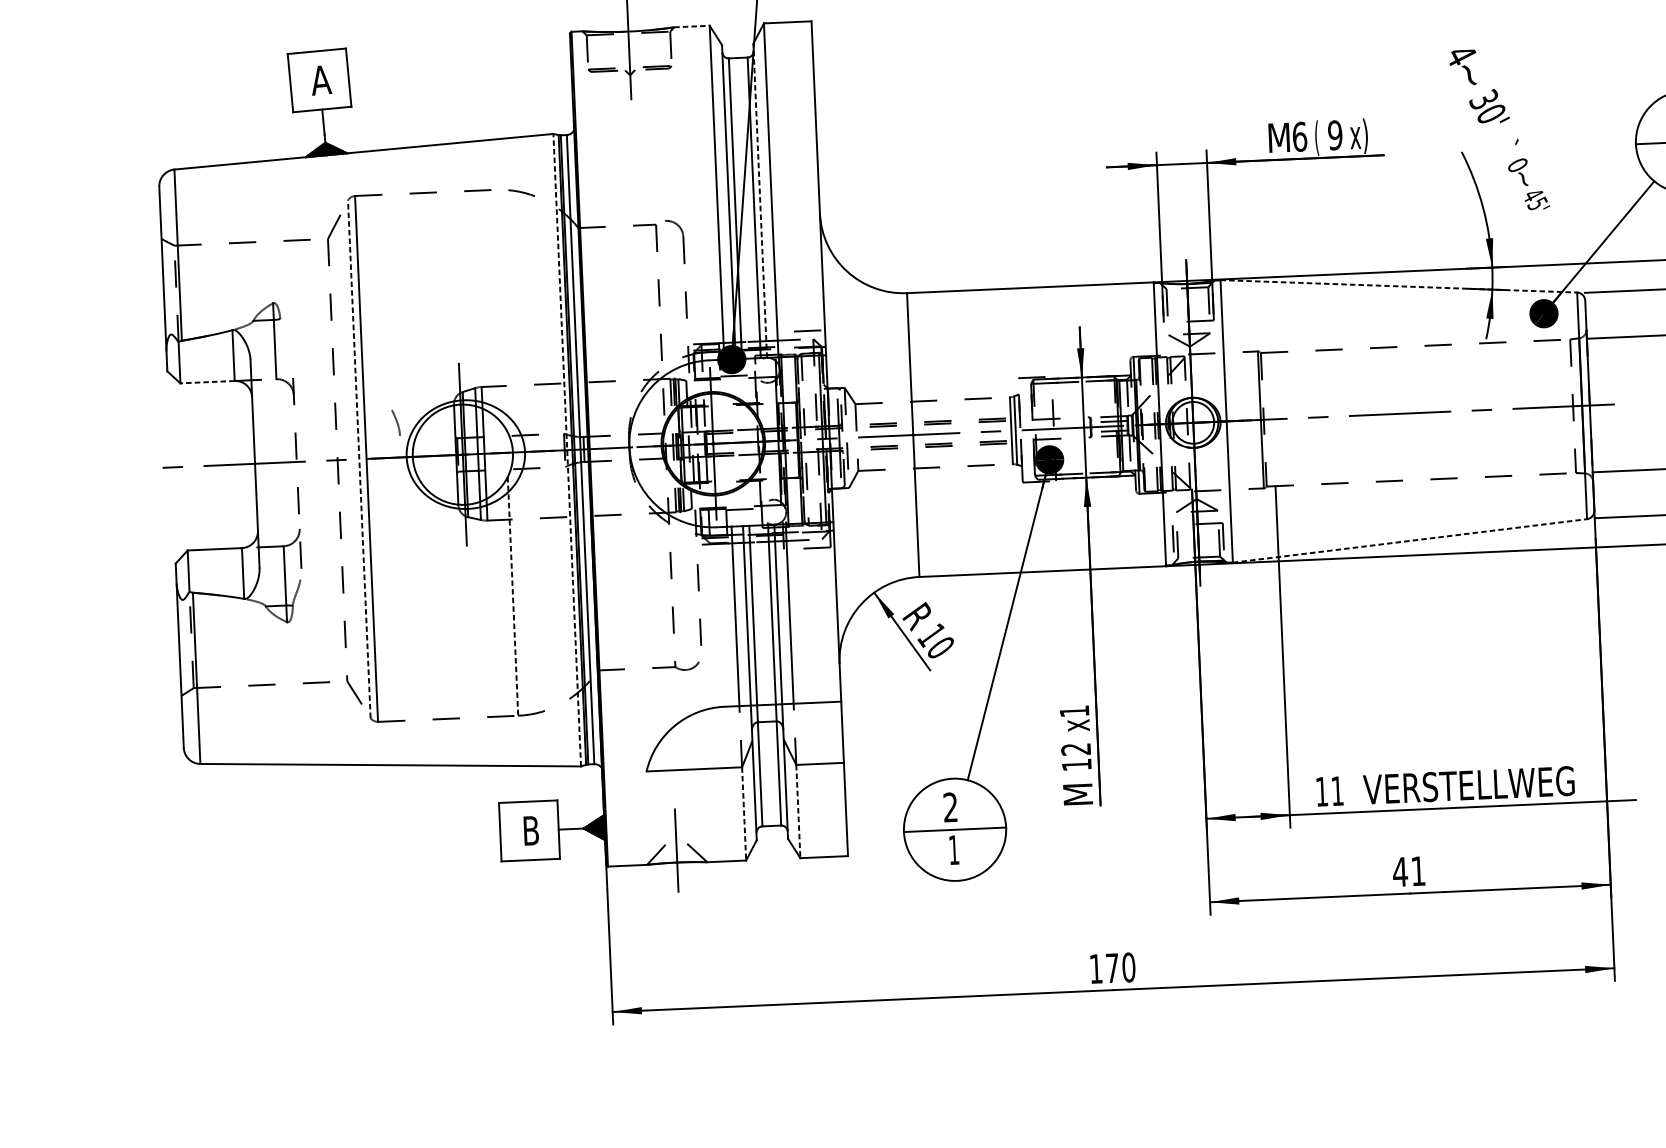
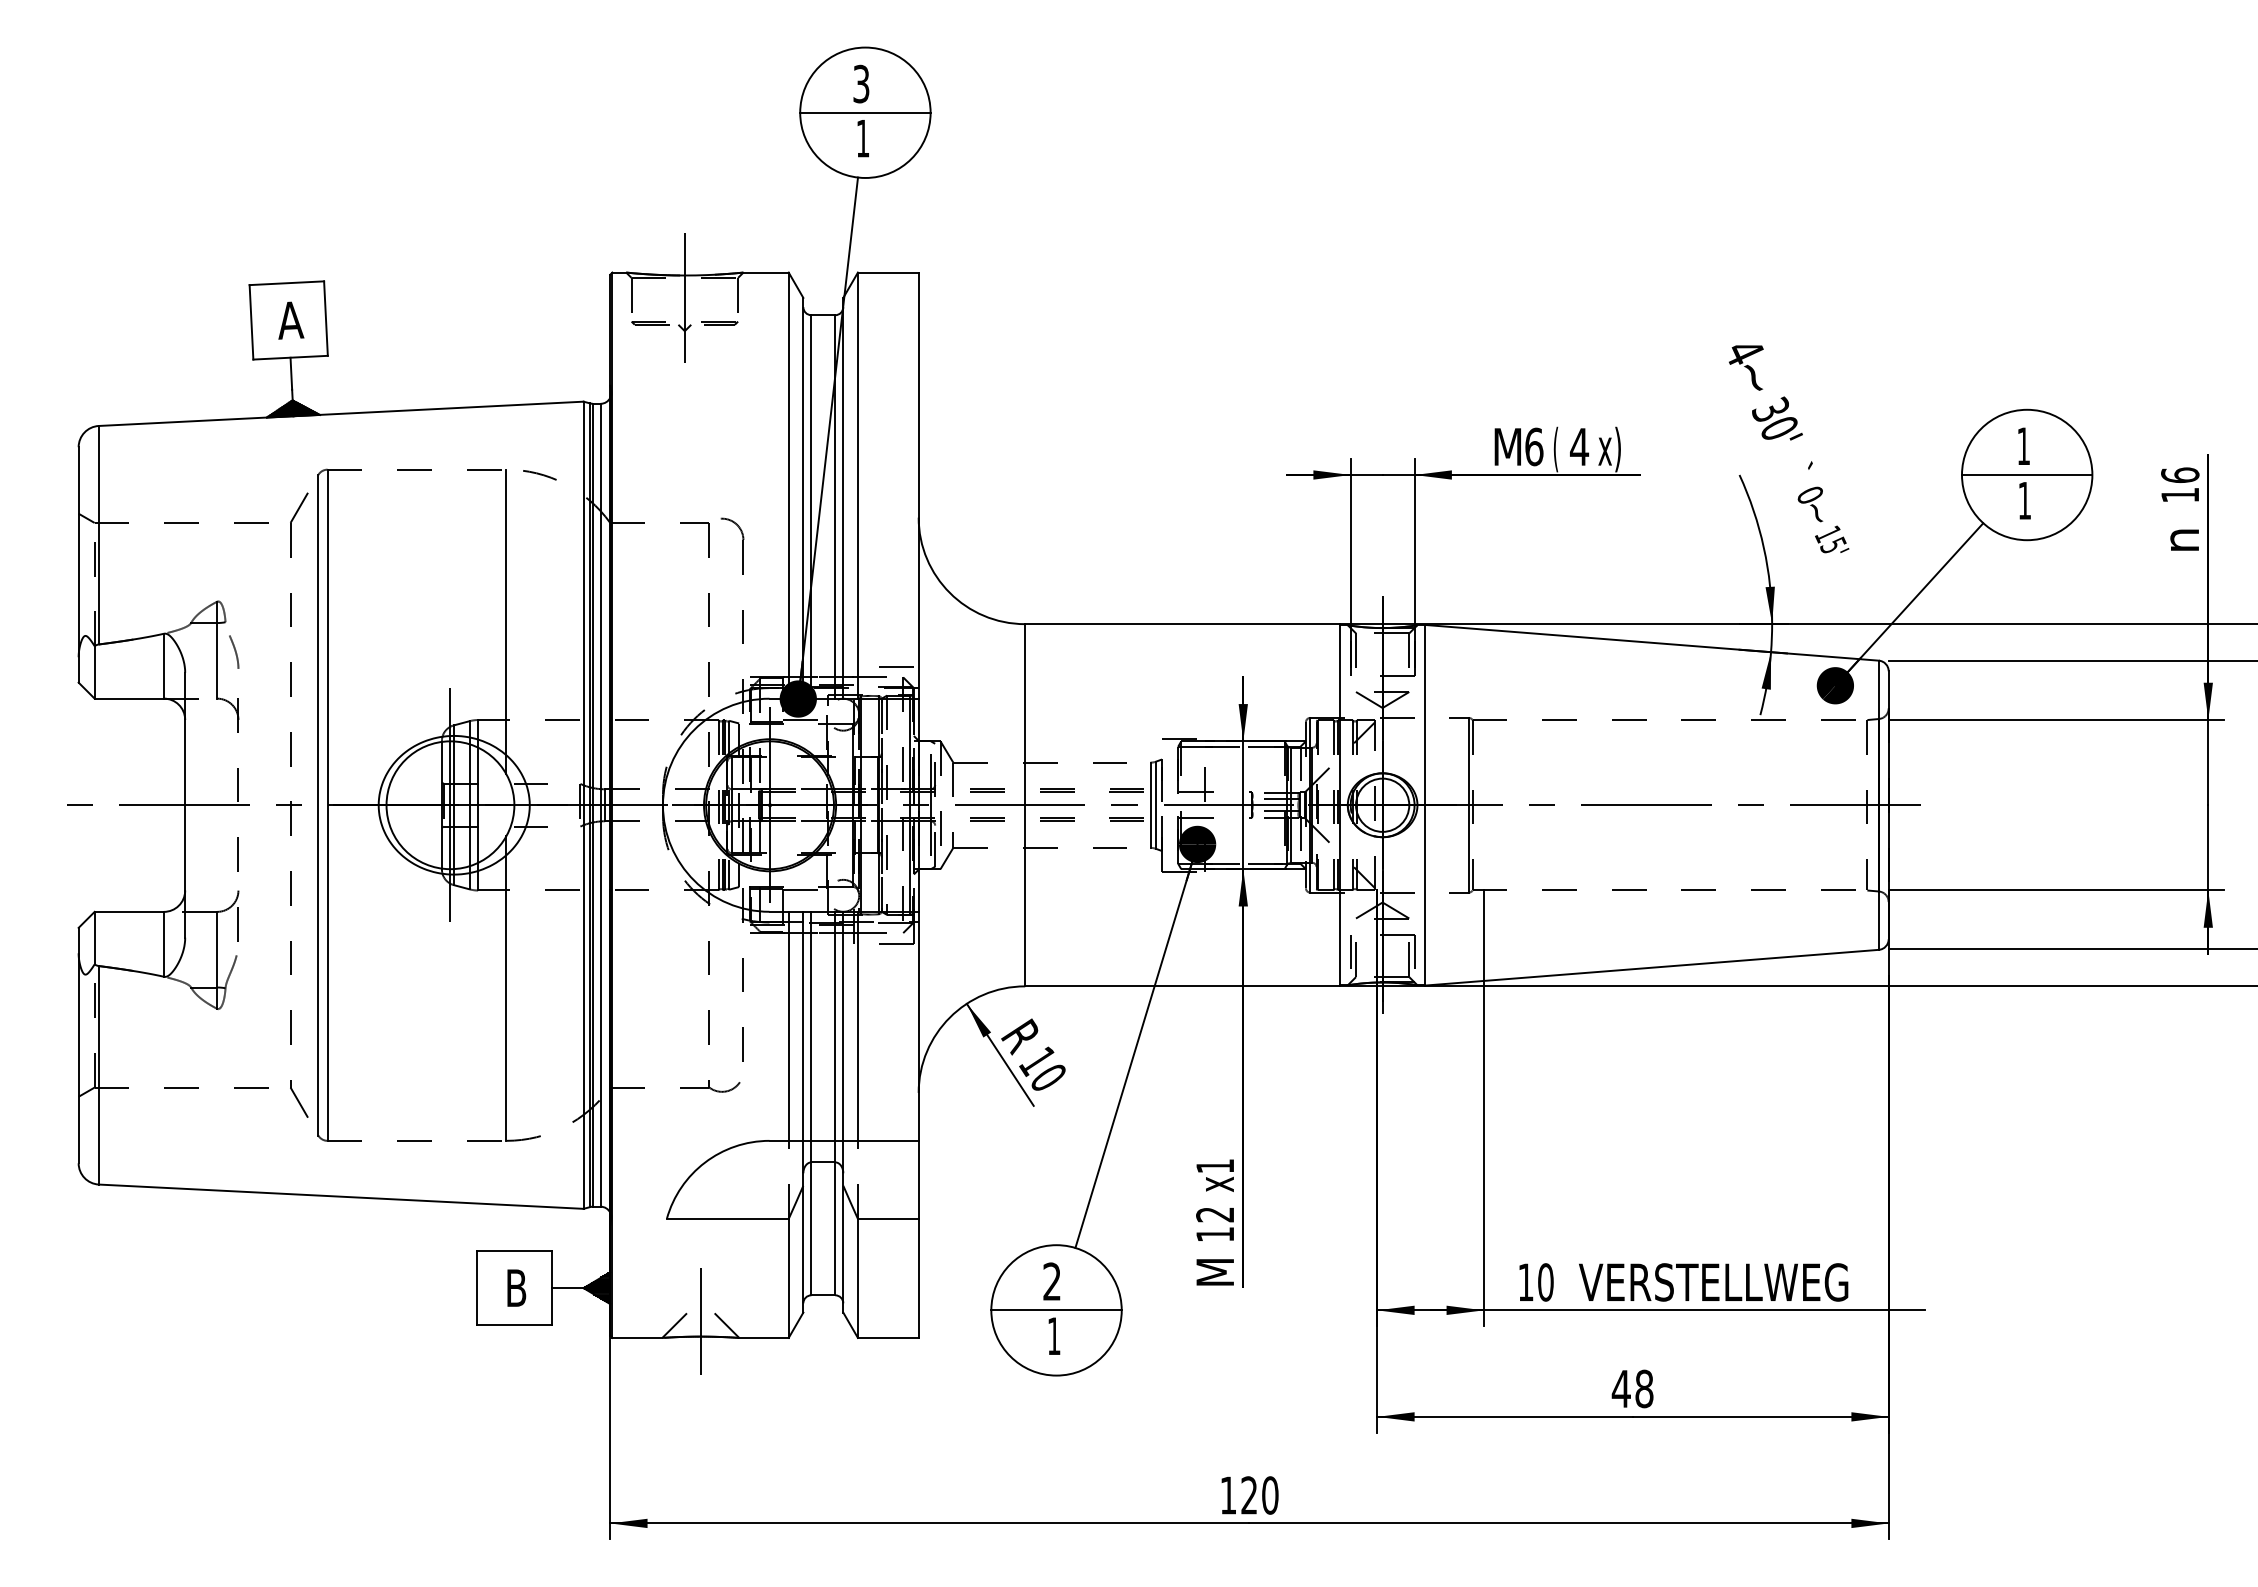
line: (692, 26) -> (766, 272), dashed -> solid
text: (1335, 135) -> (1579, 446), 9 -> 4
text: (1533, 195) -> (1828, 534), 45' -> 15'
line: (760, 200) -> (843, 497), dashed -> solid
line: (1399, 286) -> (1652, 642), dashed -> solid
line: (500, 308) -> (506, 621), added
line: (207, 382) -> (129, 698), dashed -> solid
curve: (396, 422) -> (234, 651), moved
line: (567, 450) -> (583, 805), dashed -> solid
line: (359, 458) -> (318, 804), dashed -> solid
line: (1410, 540) -> (1652, 967), dashed -> solid
line: (513, 597) -> (506, 989), dashed -> solid
text: (1337, 791) -> (1545, 1282), 11 -> 10
line: (798, 811) -> (857, 1278), dashed -> solid
line: (743, 813) -> (788, 1278), dashed -> solid
text: (1418, 870) -> (1644, 1388), 41 -> 48
text: (1112, 968) -> (1249, 1495), 170 -> 120

